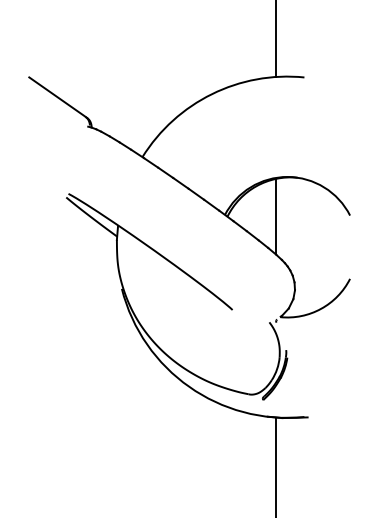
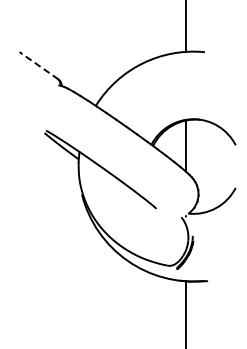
line: (58, 97) -> (39, 65), solid -> dashed

